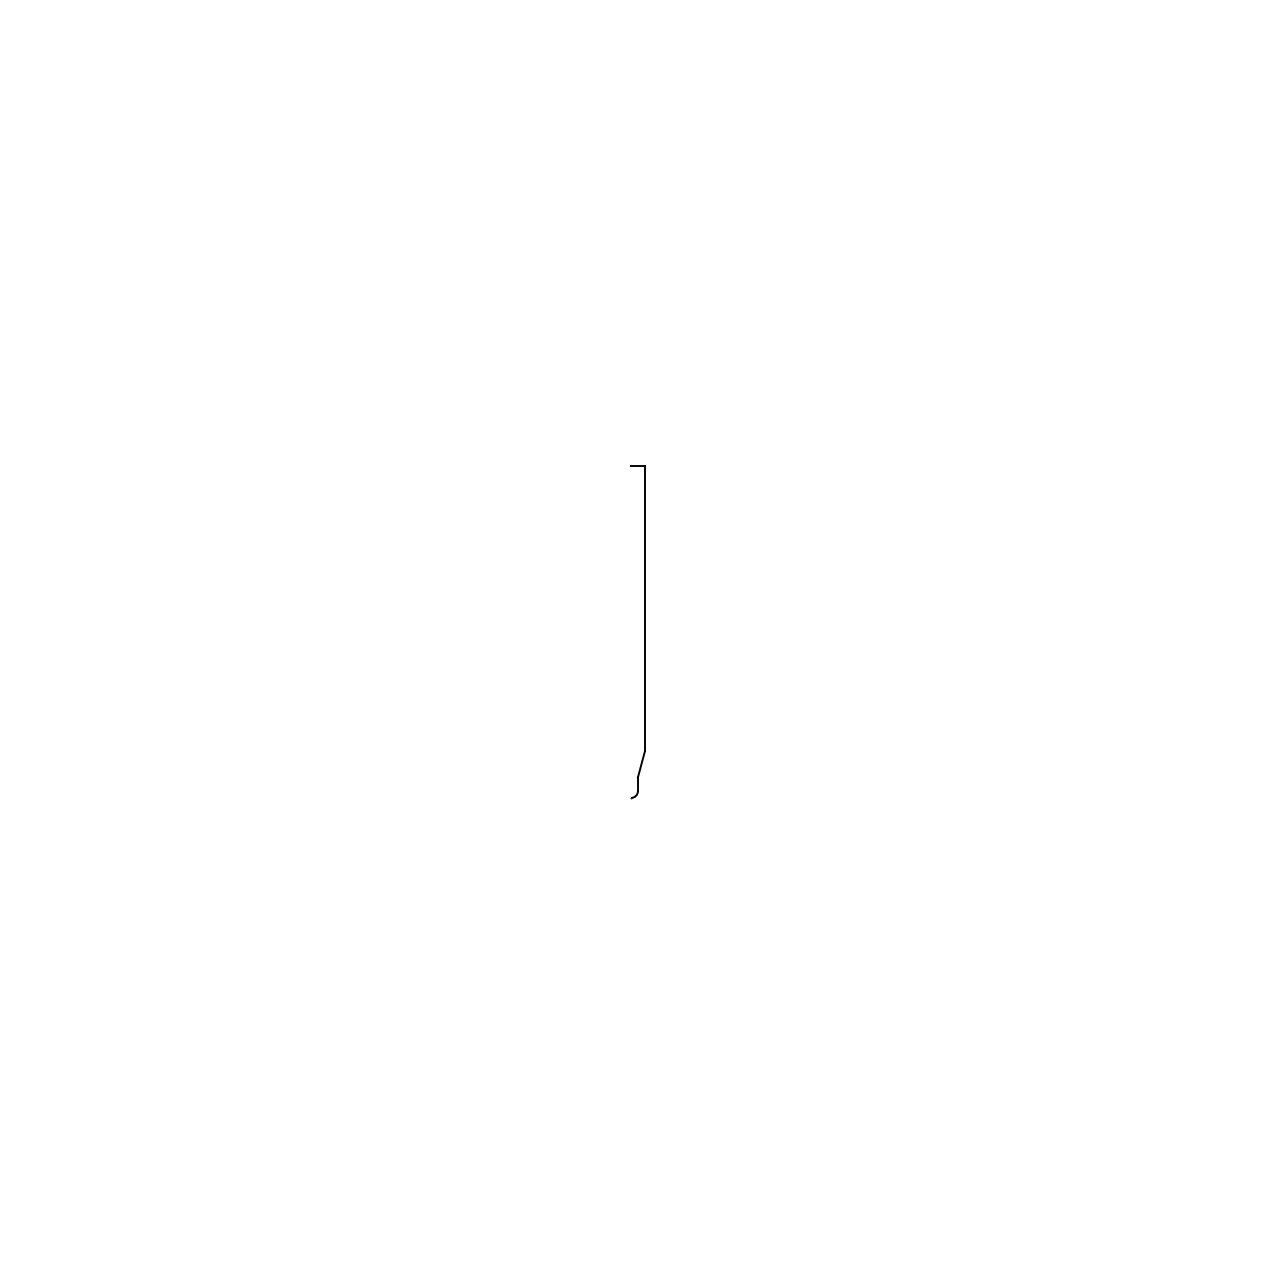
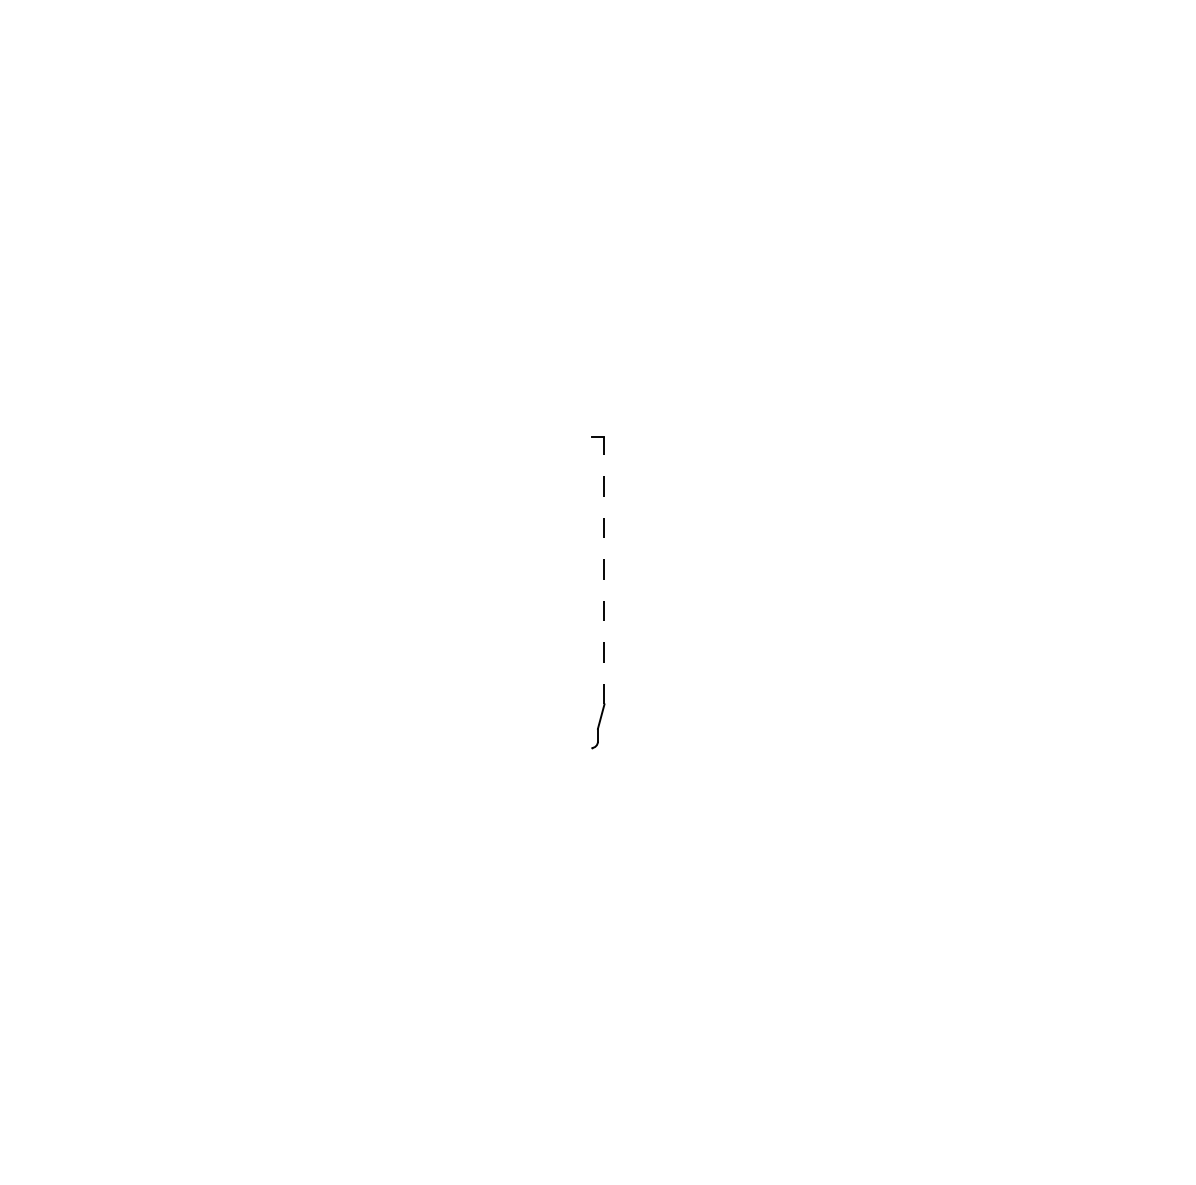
line: (644, 608) -> (604, 570), solid -> dashed

